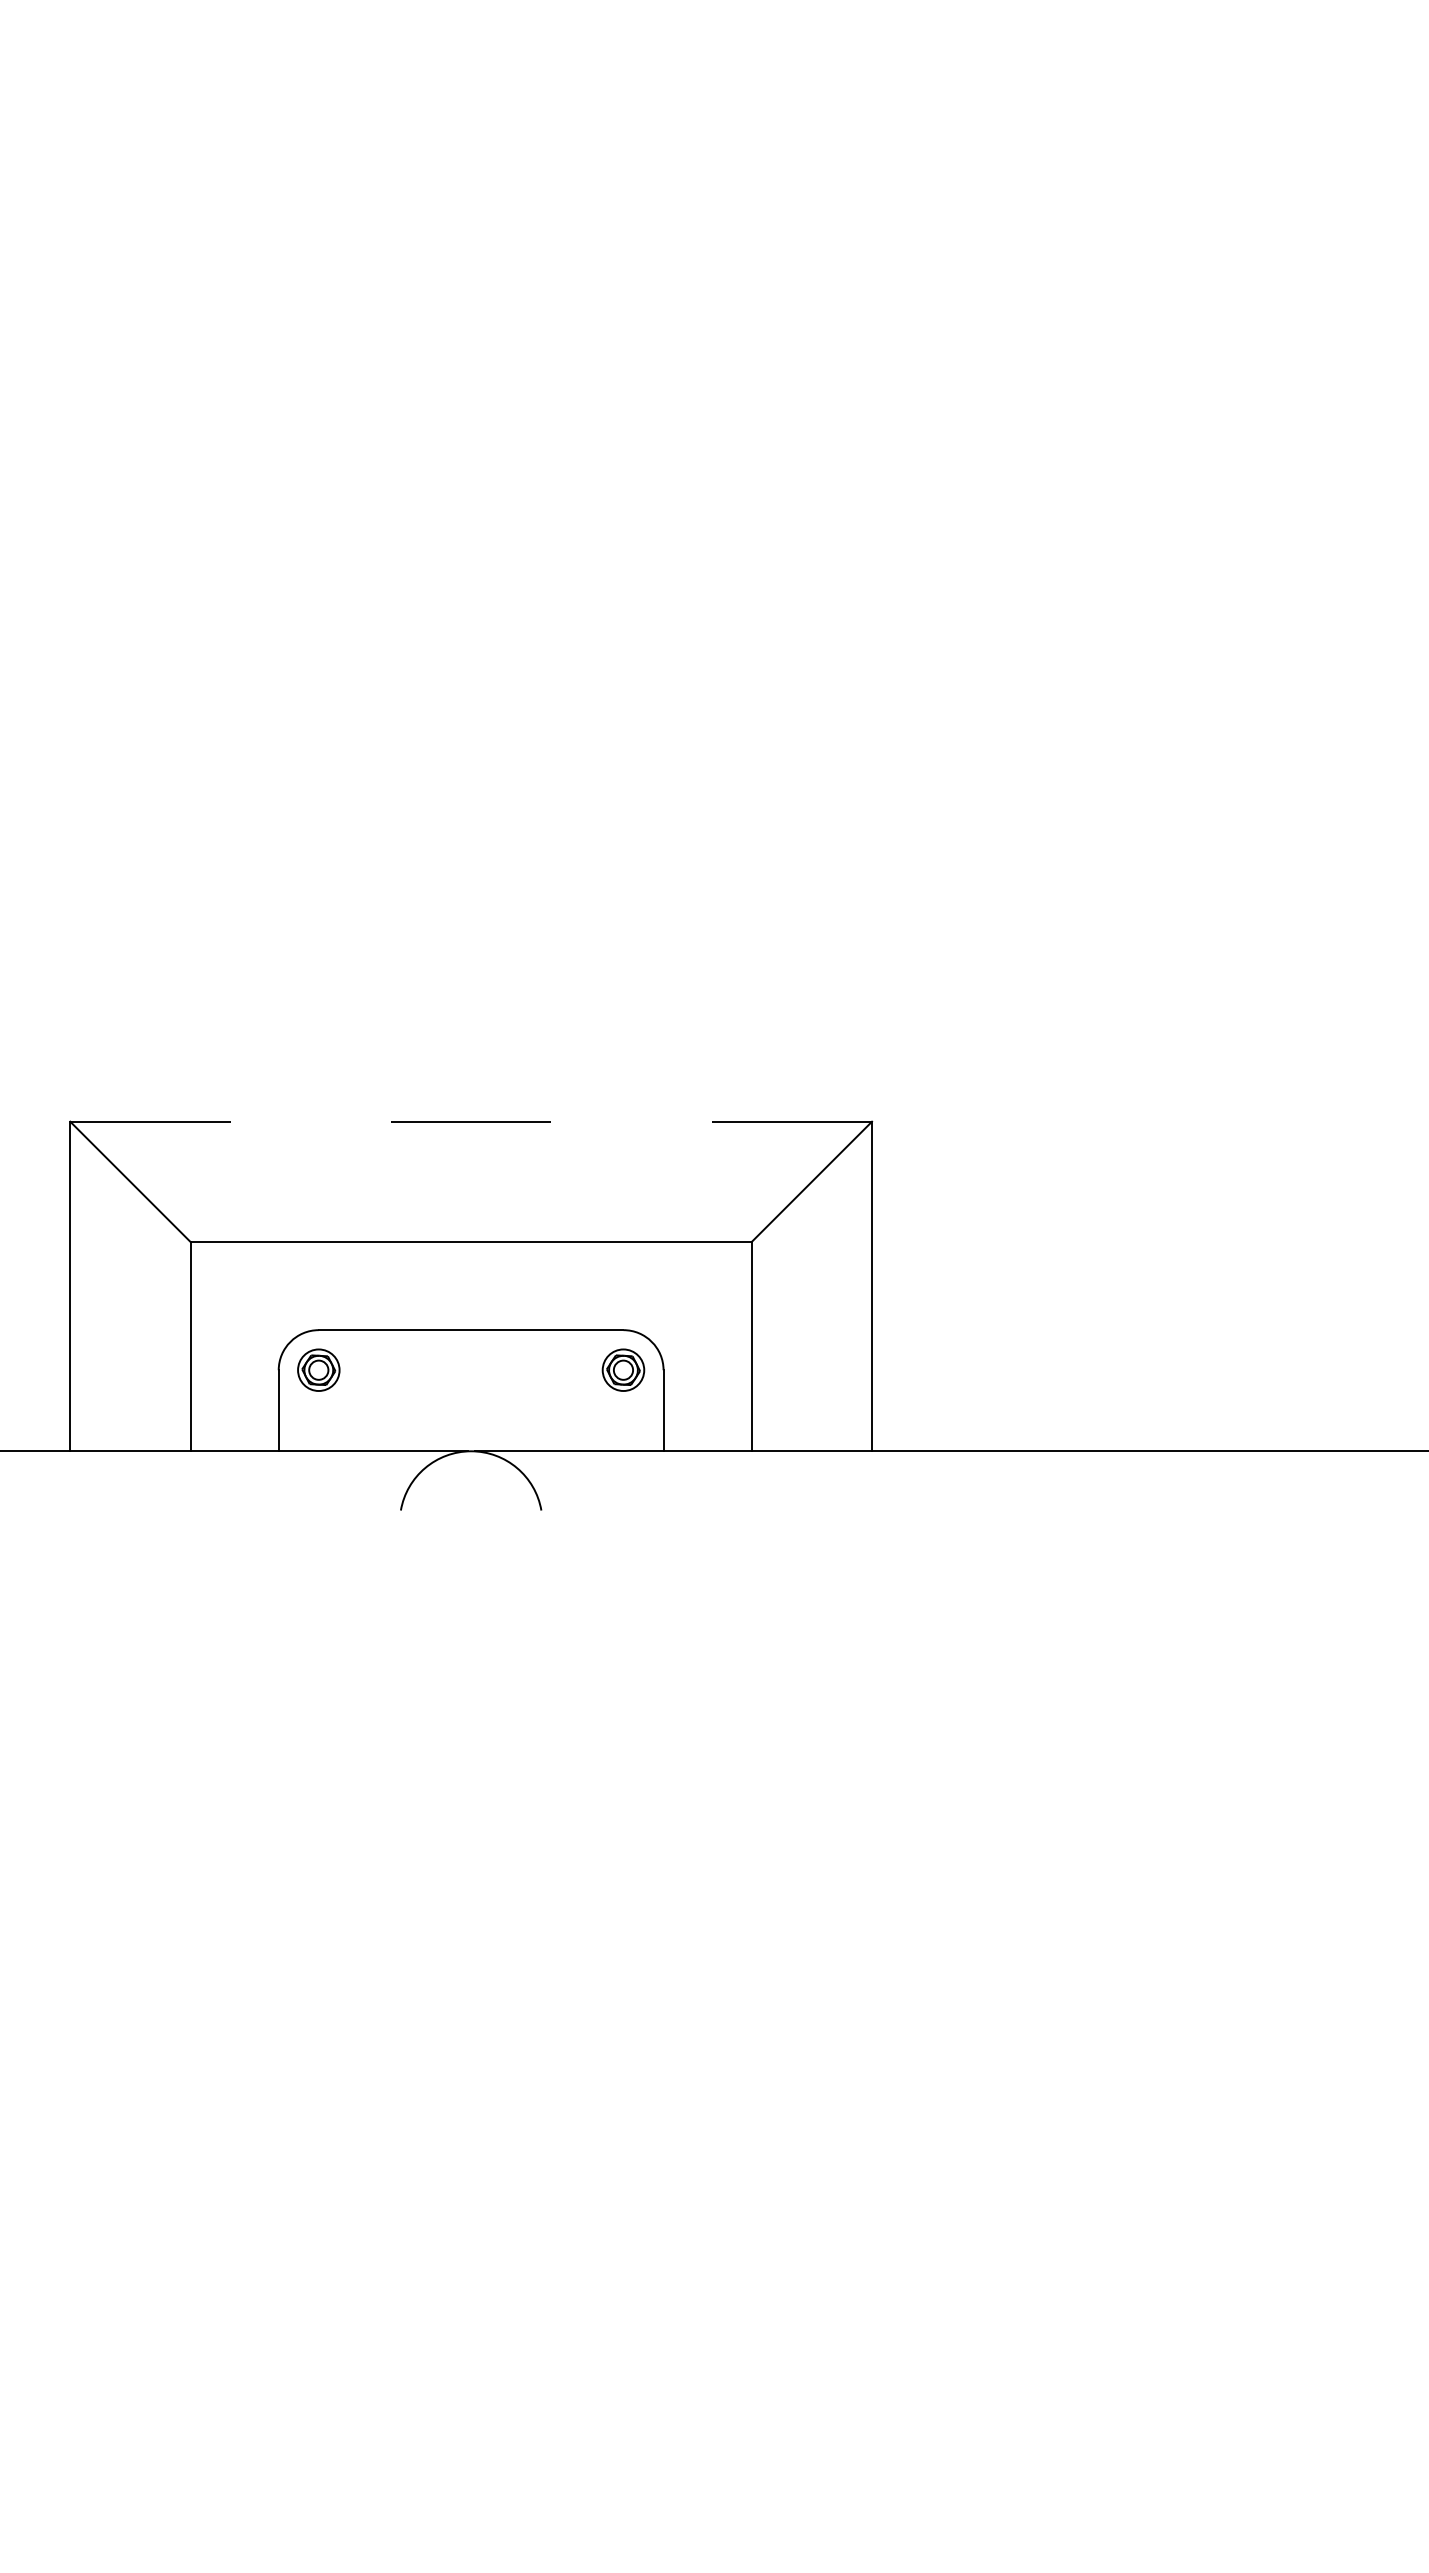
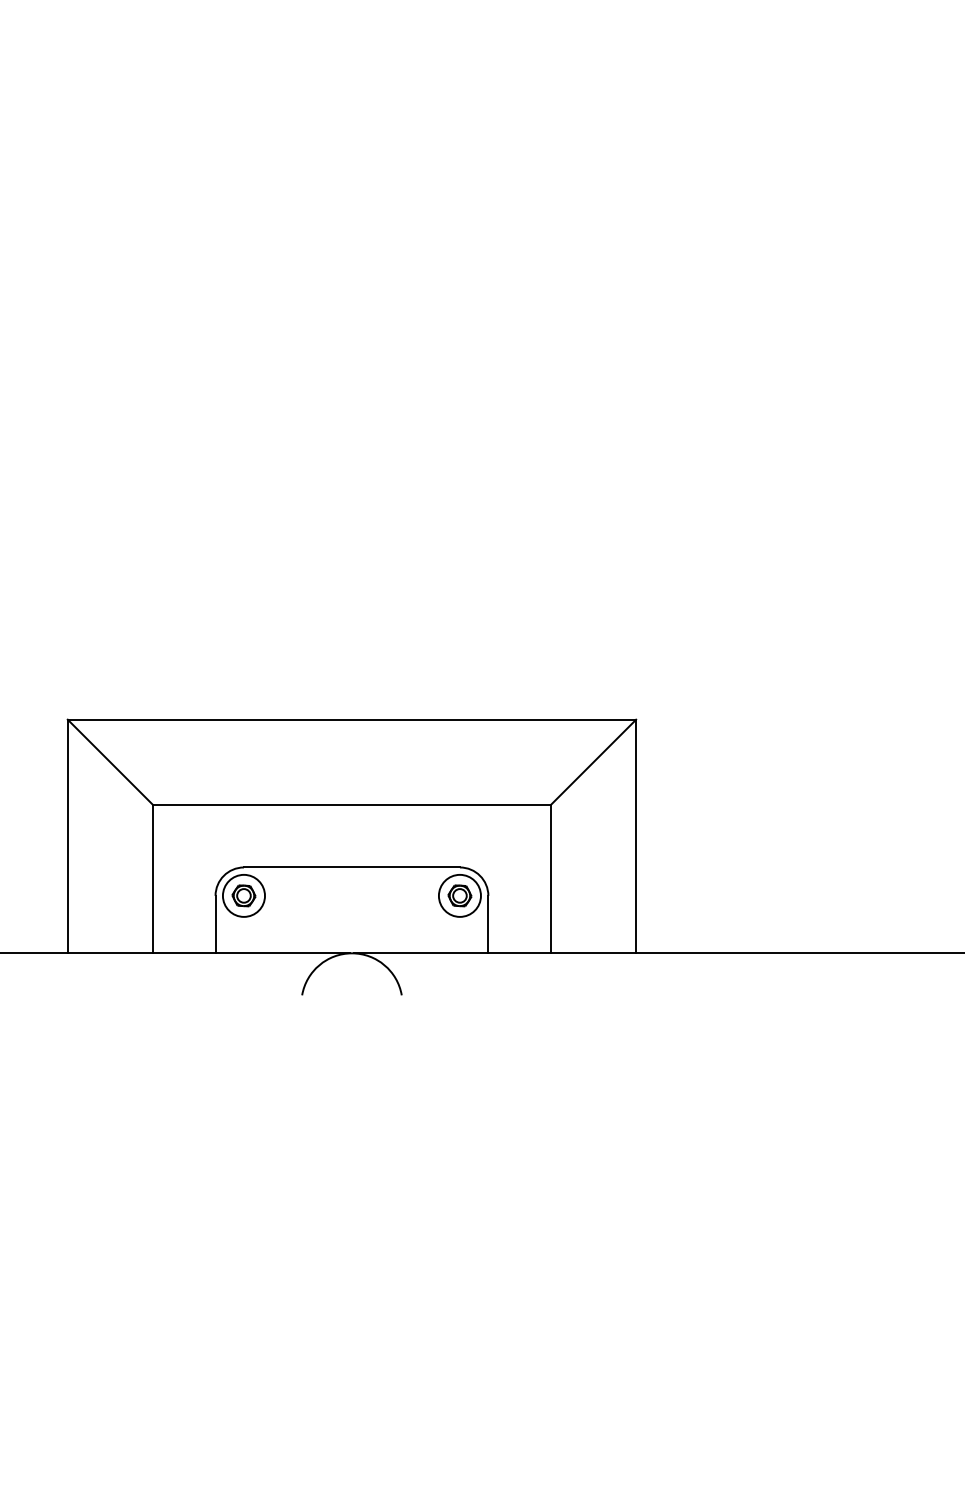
line: (471, 1121) -> (352, 719), dashed -> solid
circle: (318, 1369) -> (243, 895), size x1.43
circle: (623, 1369) -> (459, 895), size x1.43

